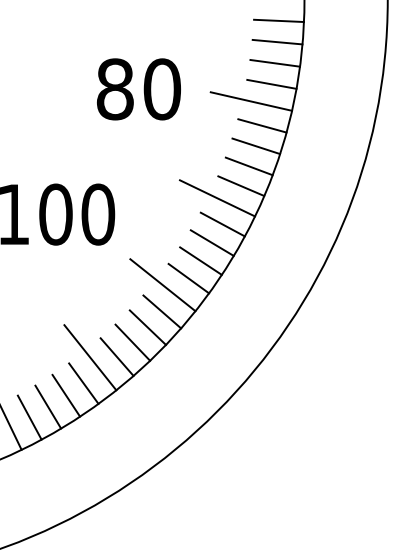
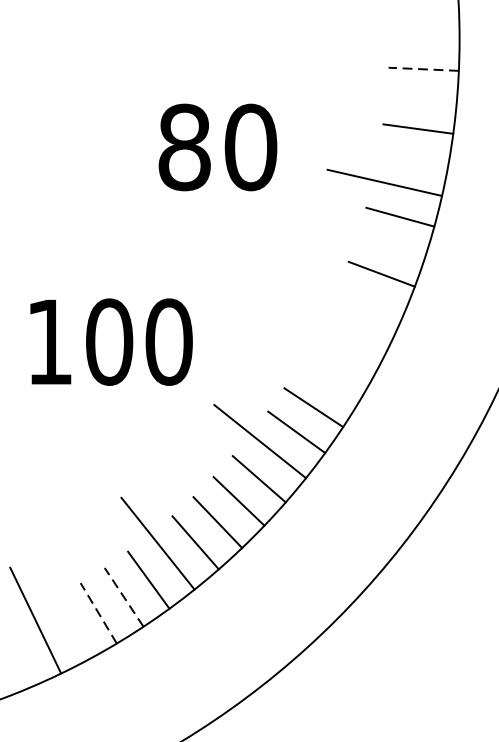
line: (279, 20) -> (424, 68), solid -> dashed
line: (277, 41) -> (421, 98), removed
line: (271, 83) -> (413, 157), removed
text: (138, 89) -> (217, 147), moved
line: (256, 146) -> (391, 246), removed
line: (241, 186) -> (370, 302), removed
line: (217, 198) -> (337, 319), removed
line: (222, 224) -> (344, 356), removed
line: (211, 242) -> (328, 381), removed
line: (66, 395) -> (124, 596), solid -> dashed
line: (48, 407) -> (99, 613), solid -> dashed
line: (29, 417) -> (72, 627), removed

